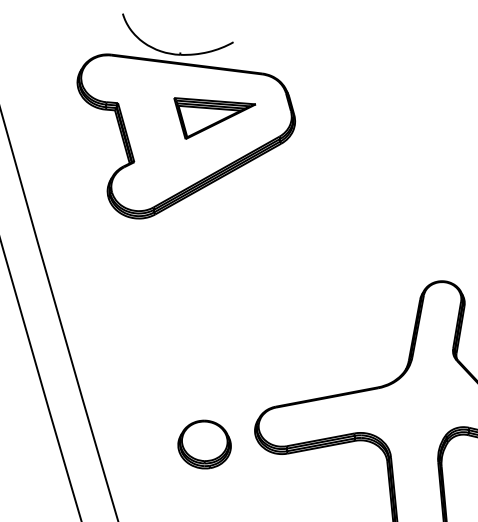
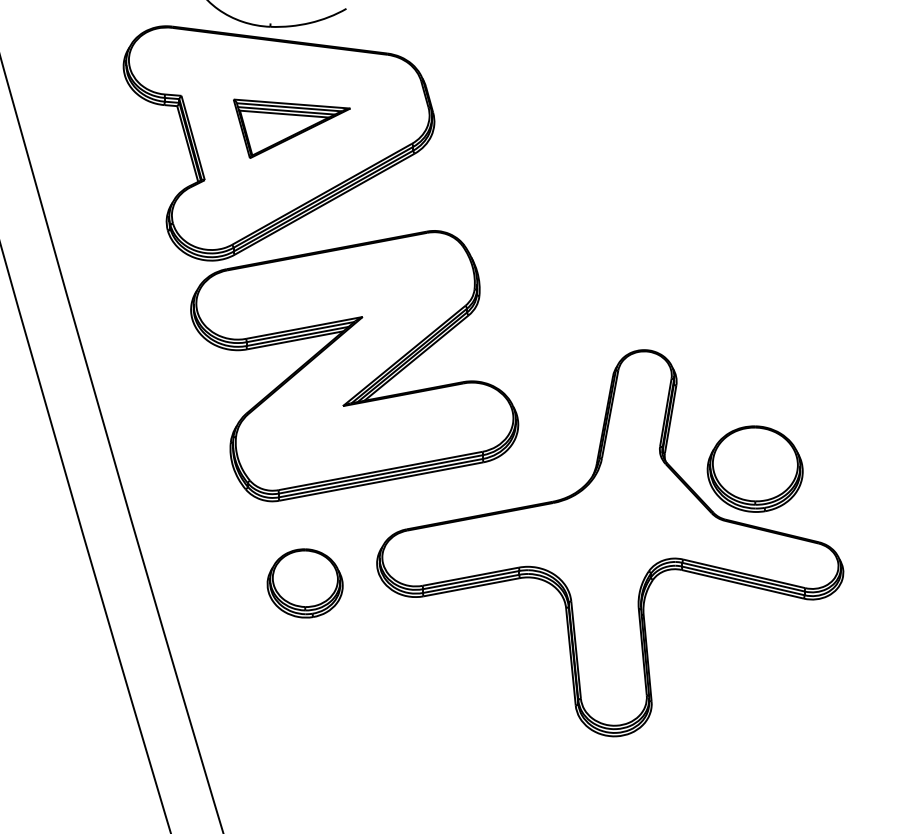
part: (214, 118) -> (291, 128), moved
part: (239, 292) -> (354, 366), added

